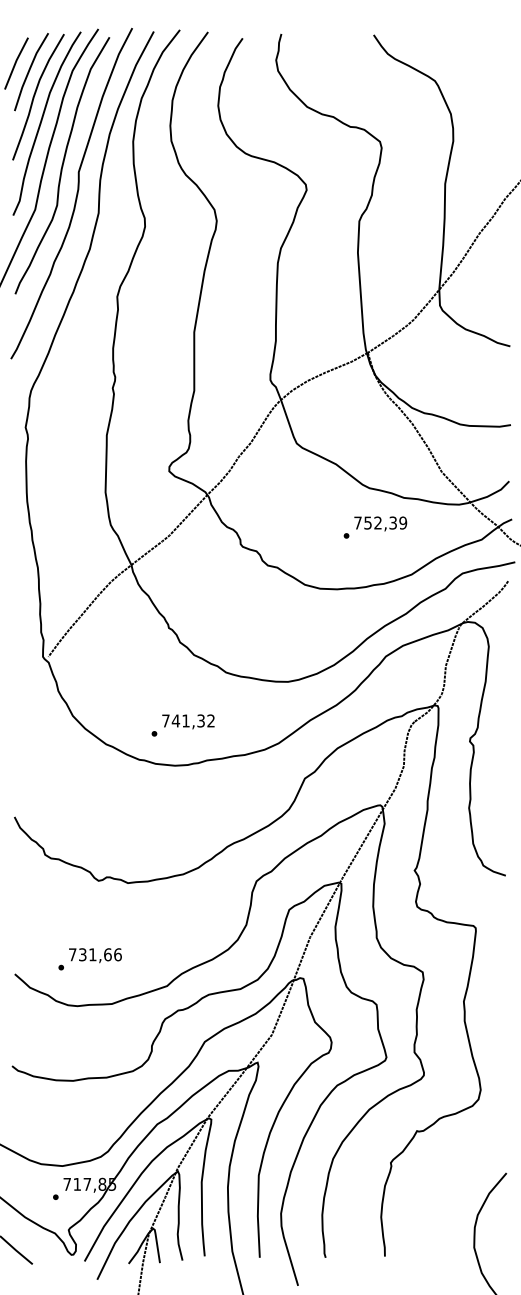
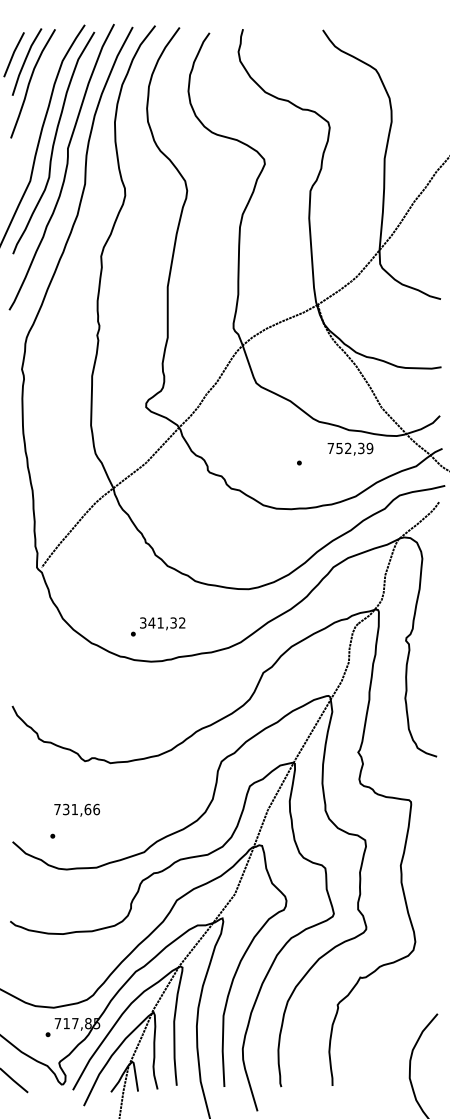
curve: (42, 121) -> (36, 104), removed
text: (380, 523) -> (350, 448), moved
text: (165, 720) -> (142, 622), 741,32 -> 341,32
text: (95, 955) -> (77, 810), moved

